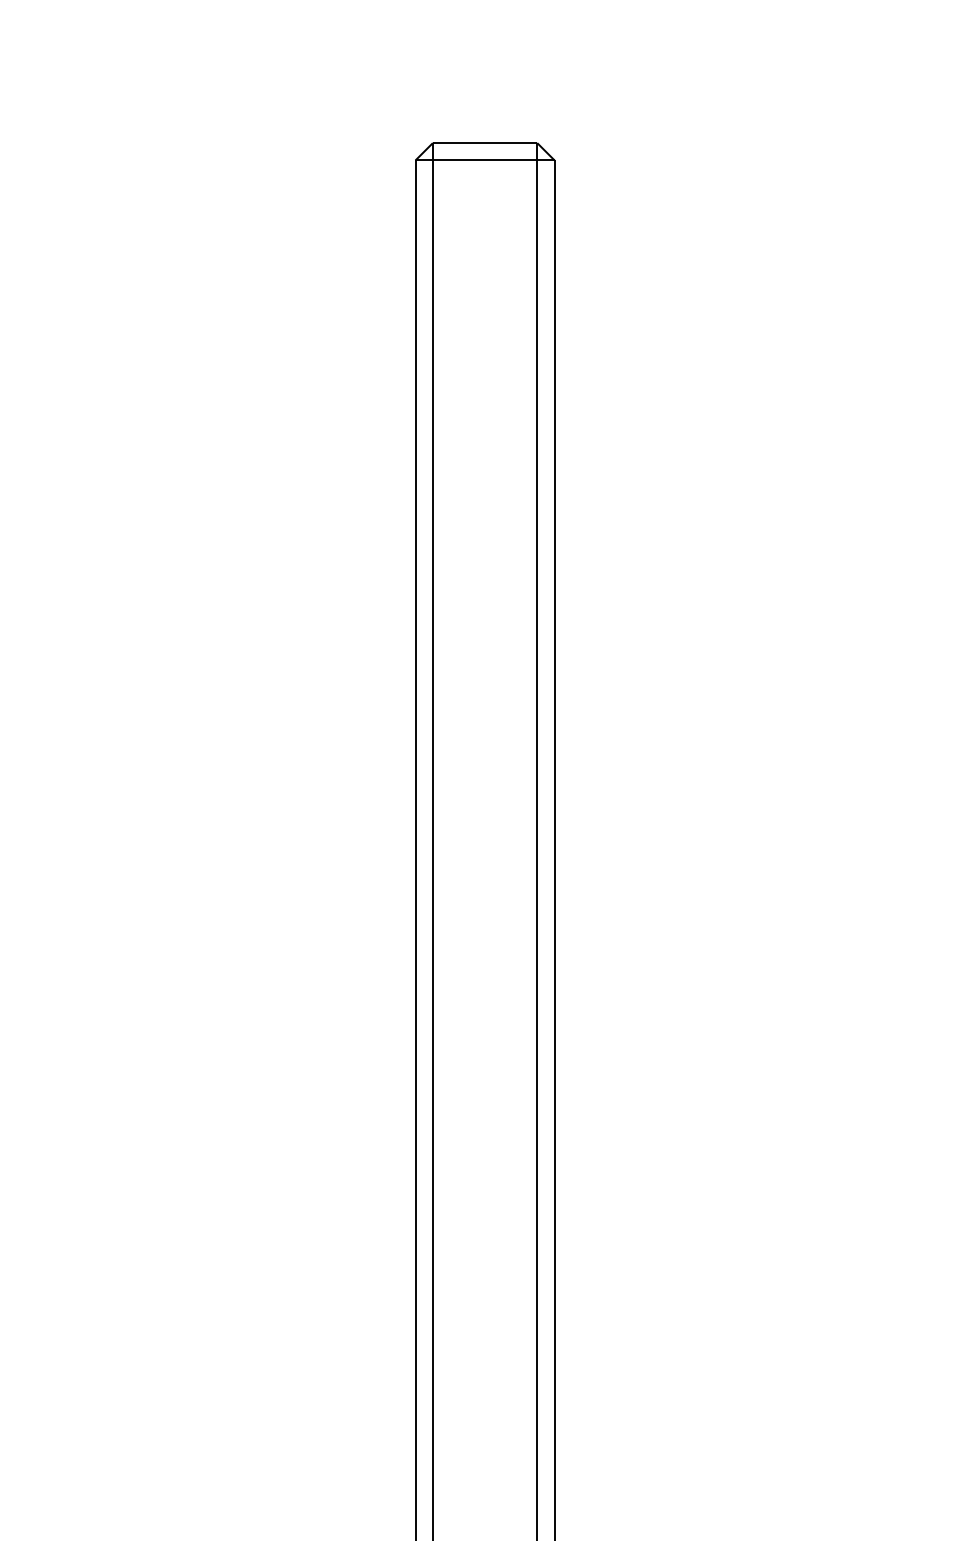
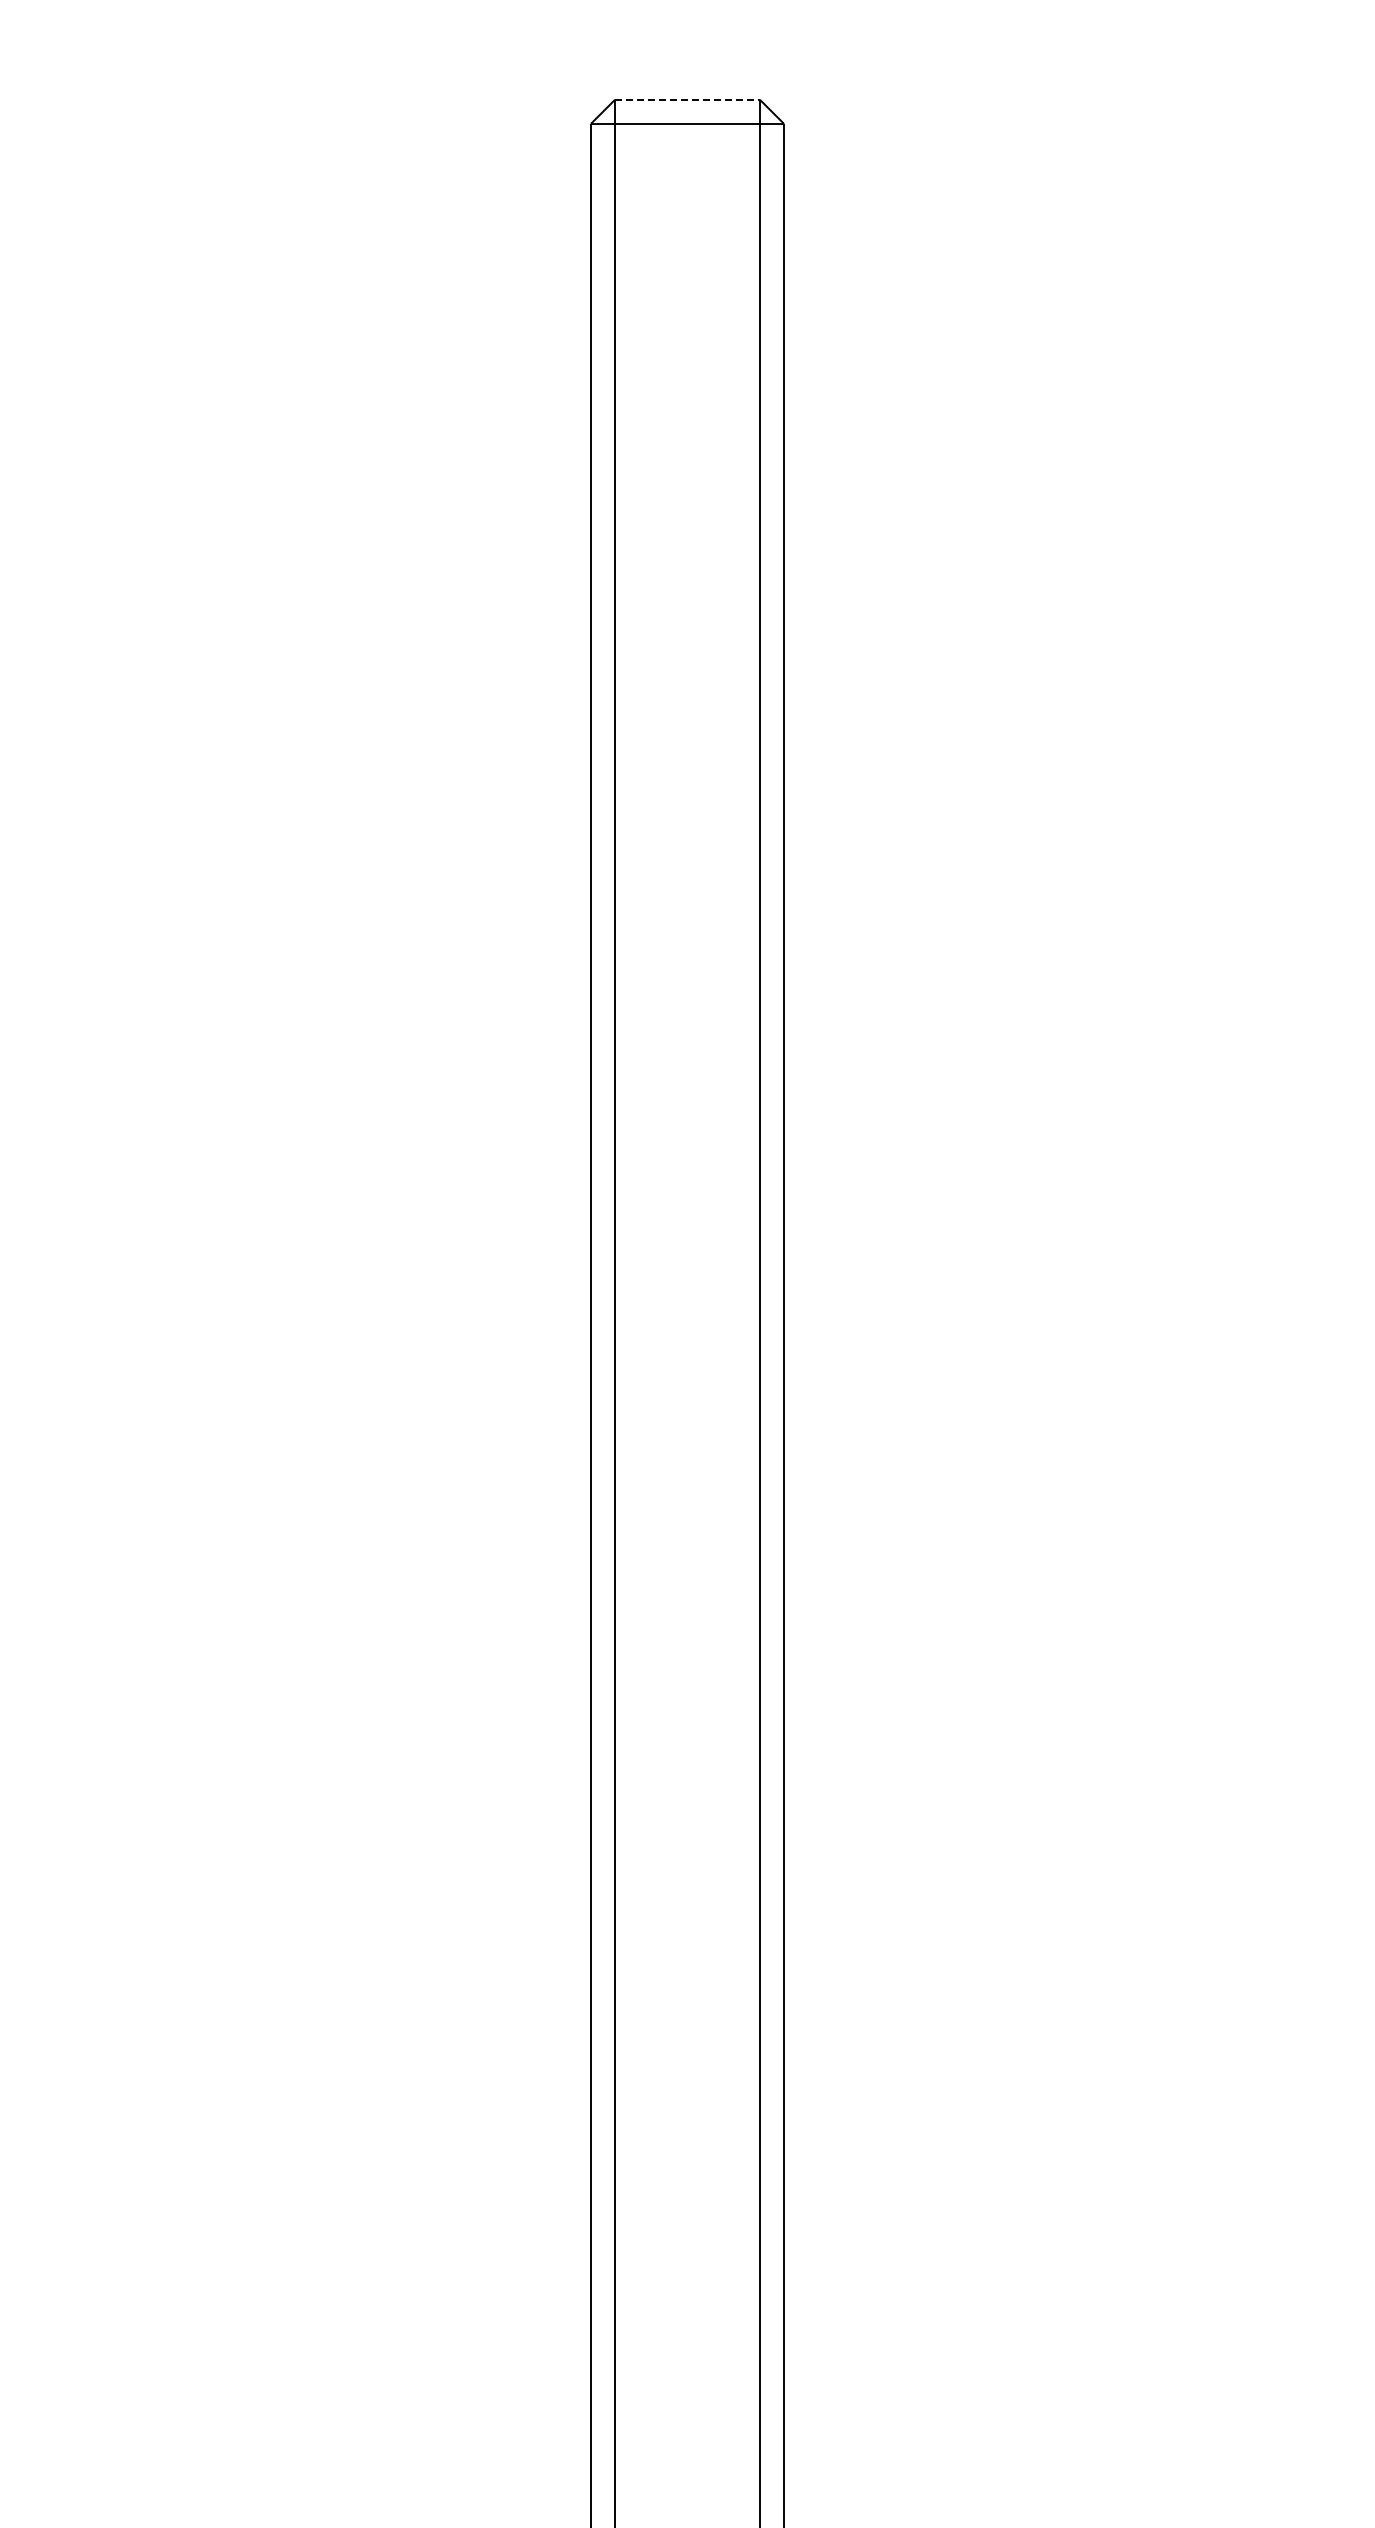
line: (485, 142) -> (687, 99), solid -> dashed

